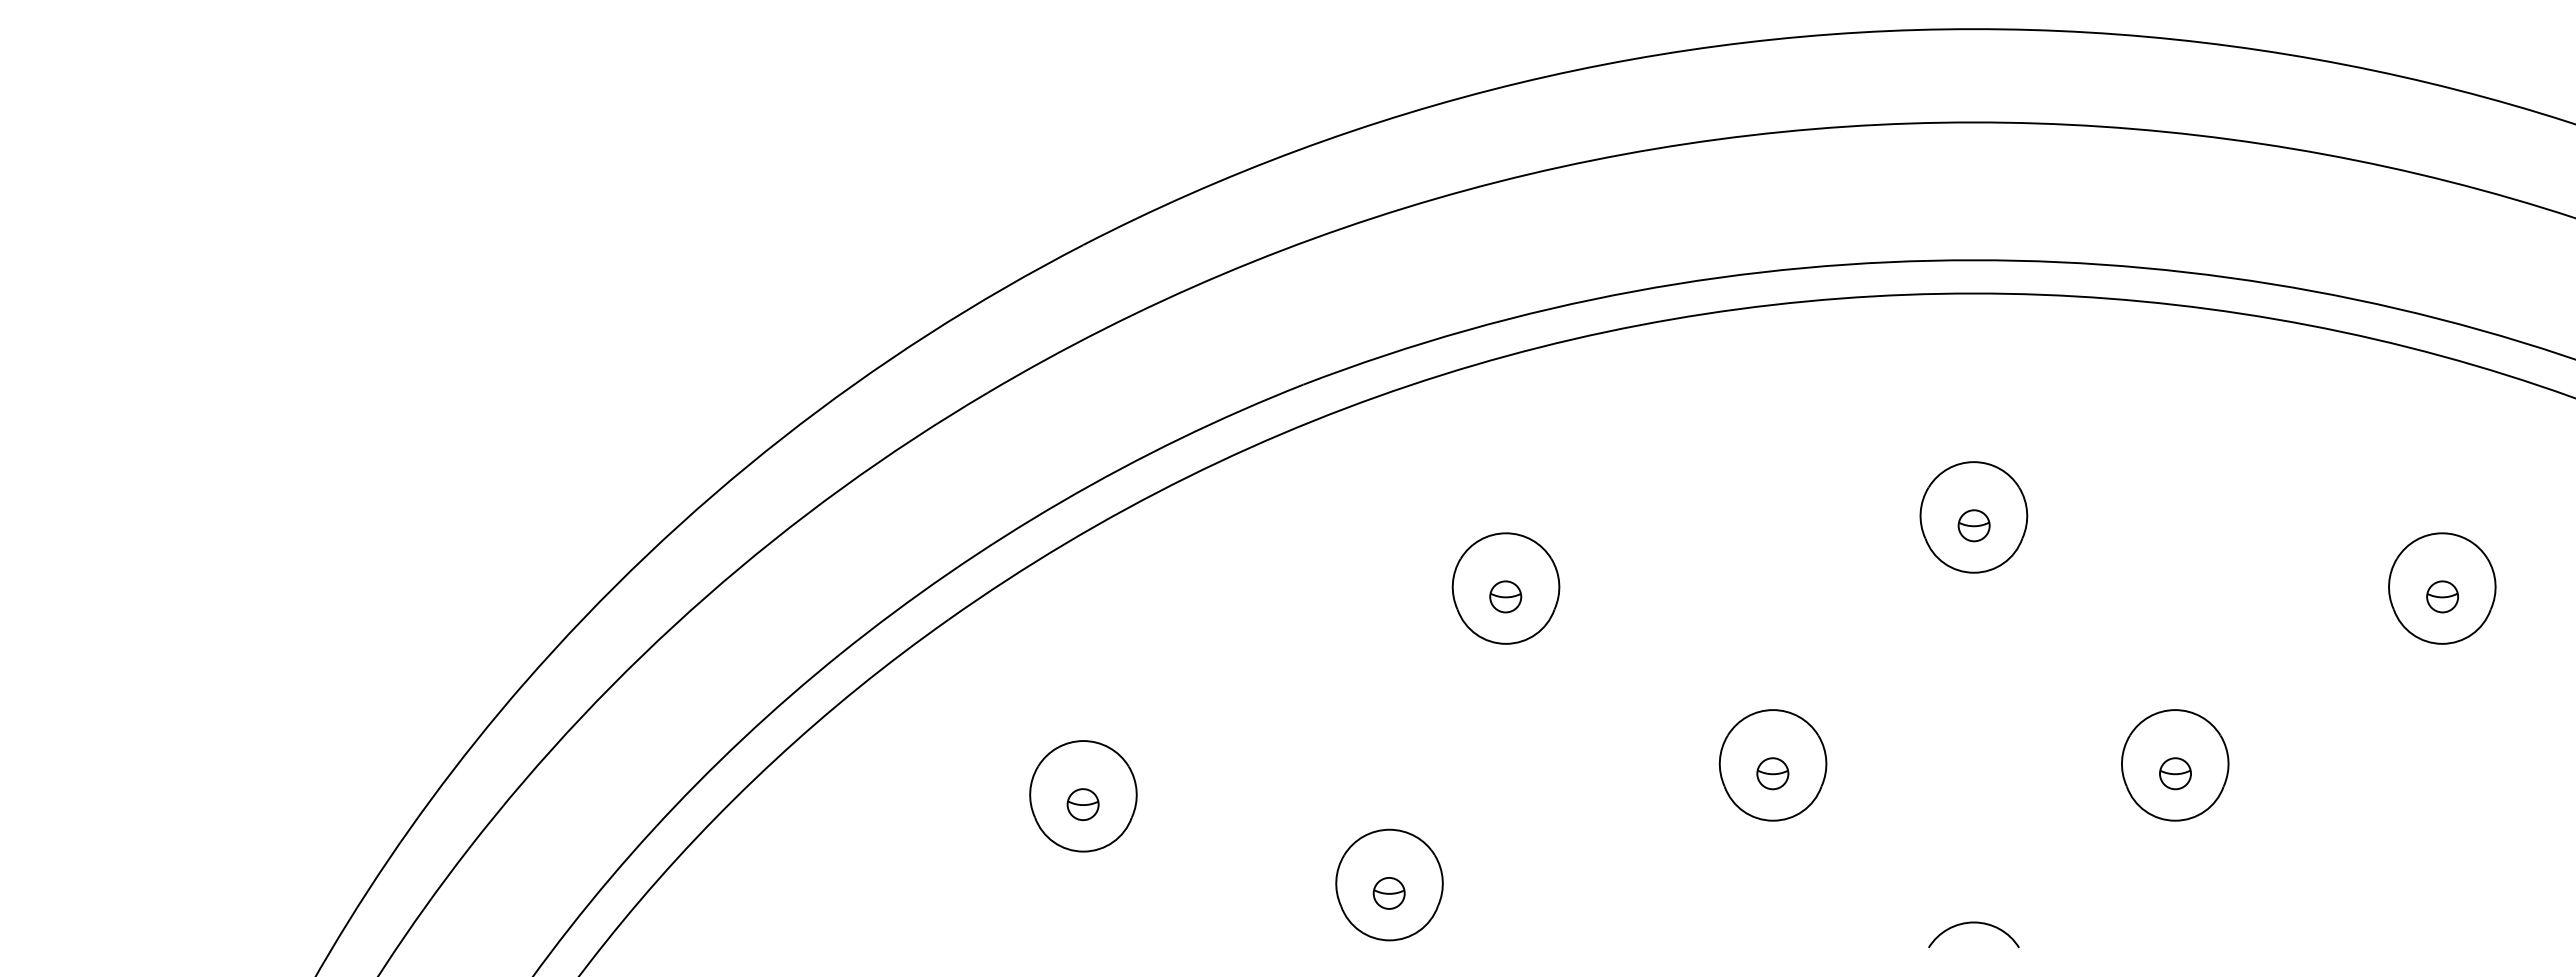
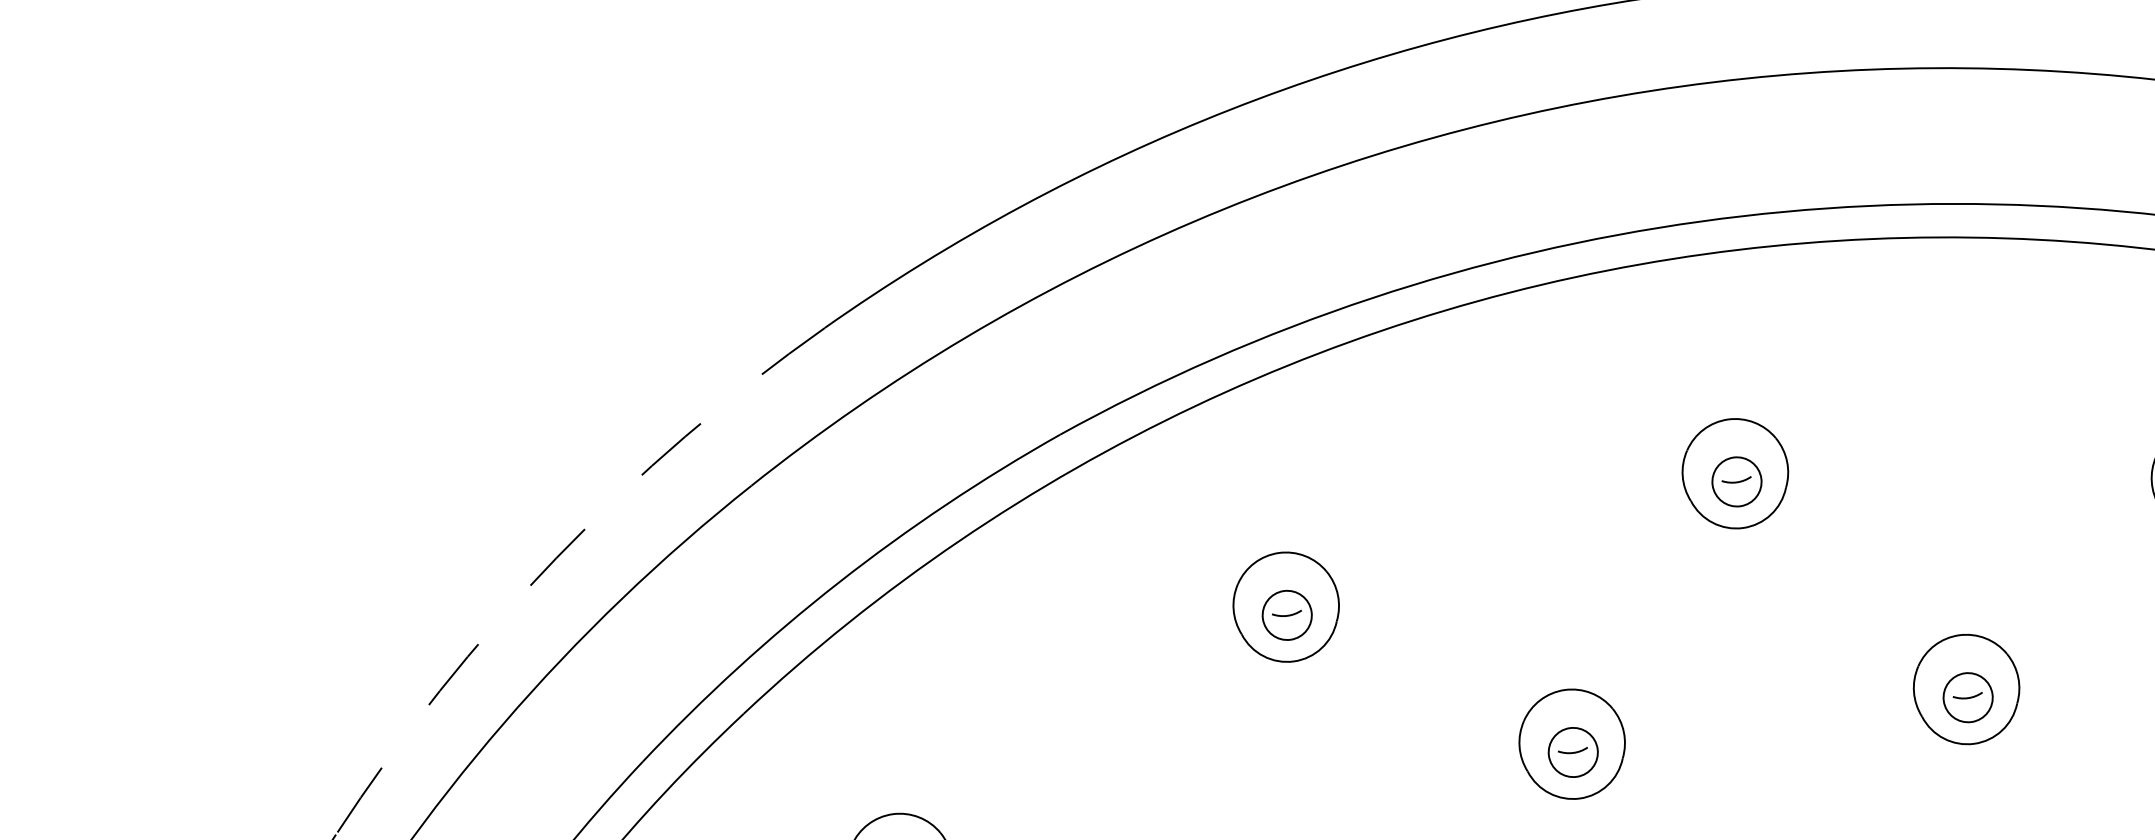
arc: (782, 438) -> (556, 558), solid -> dashed
circle: (1973, 525) -> (1736, 481), size x1.6
circle: (1505, 596) -> (1286, 615), size x1.6
circle: (1772, 773) -> (1572, 752), size x1.6
circle: (2175, 773) -> (1968, 697), size x1.6

